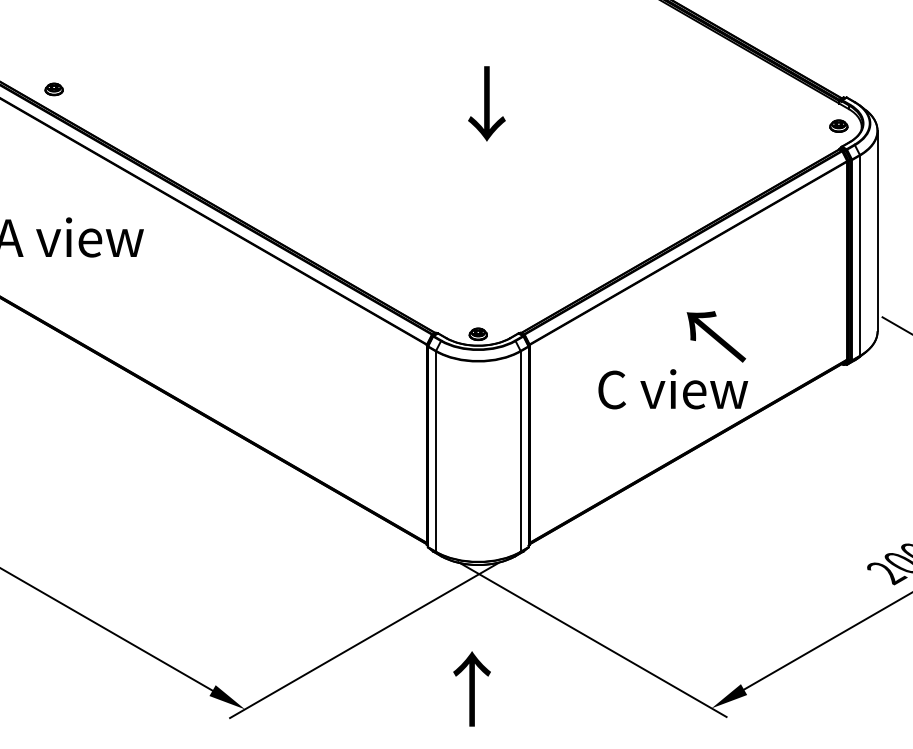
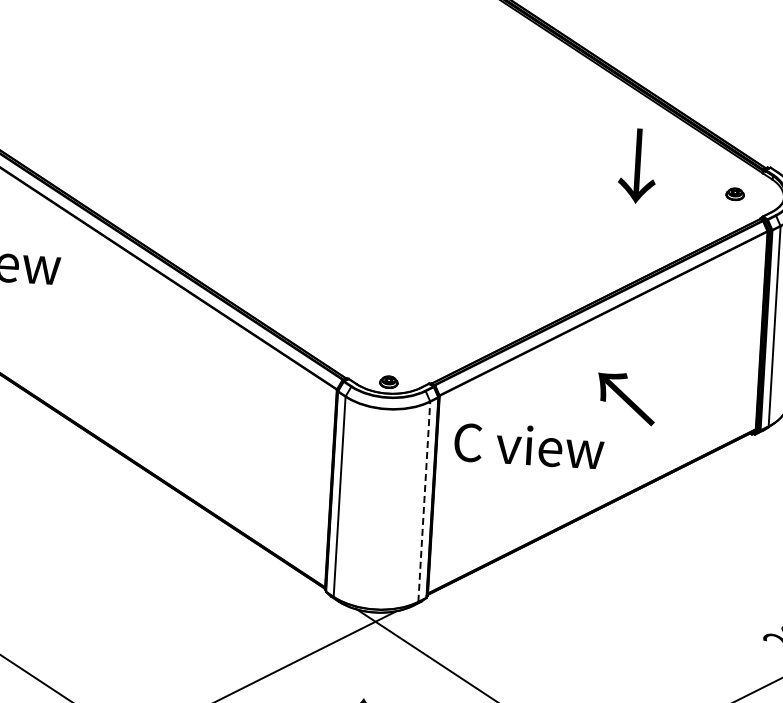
text: (486, 103) -> (637, 165), moved
part: (838, 125) -> (734, 193), moved
text: (673, 389) -> (529, 445), moved
line: (520, 451) -> (424, 501), solid -> dashed

